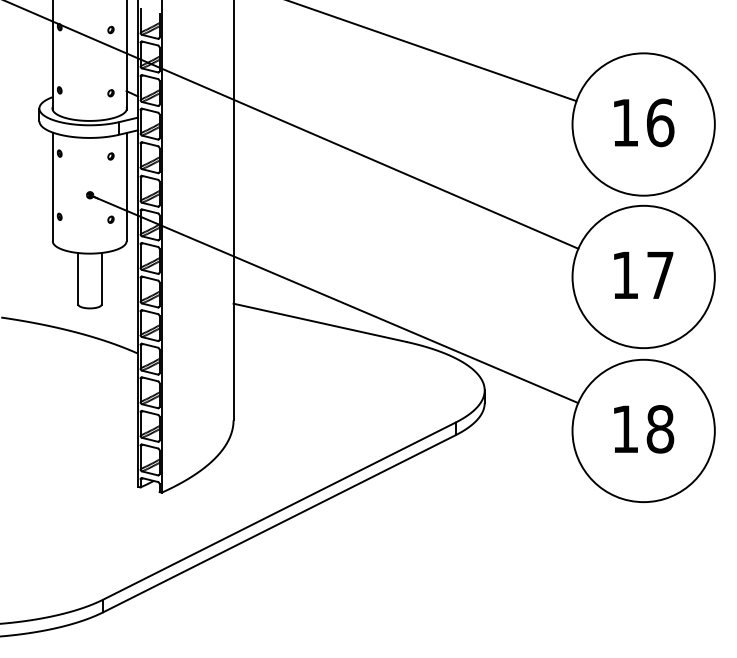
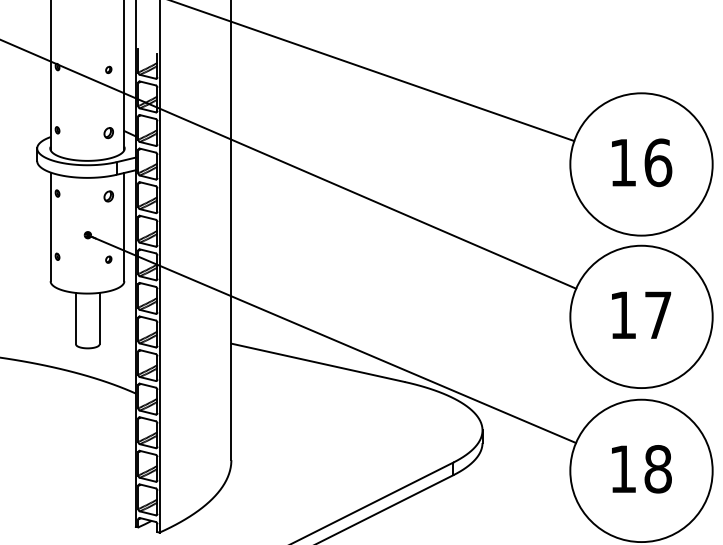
part: (110, 93) -> (108, 133), size x1.6
part: (110, 156) -> (108, 196), size x1.6

